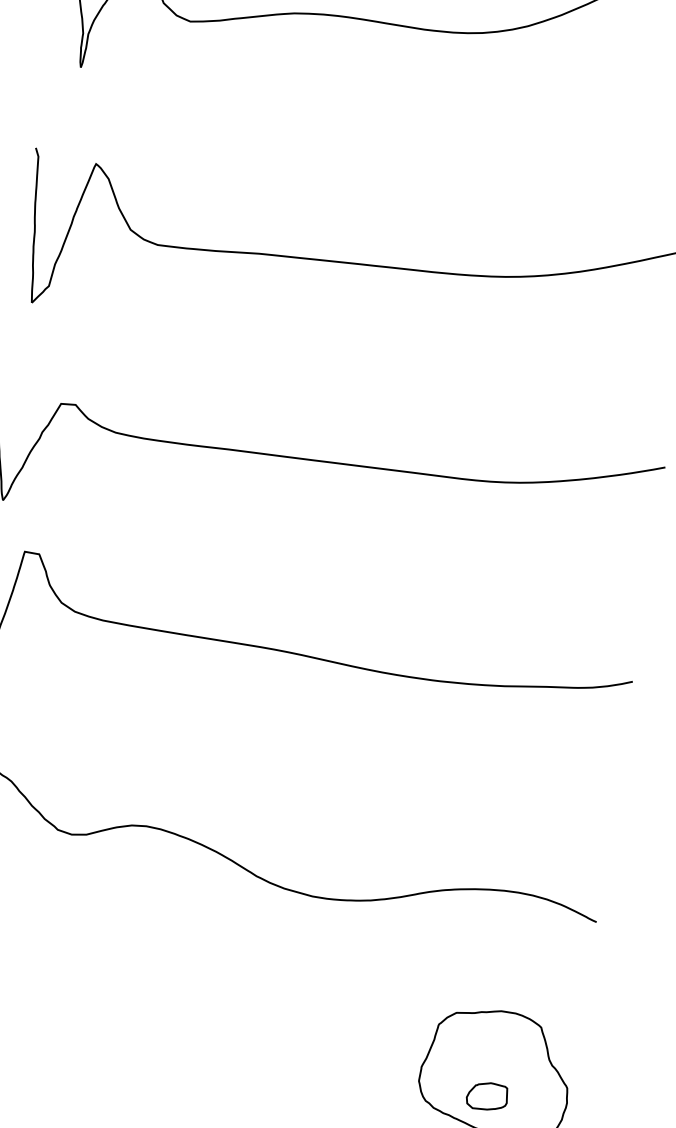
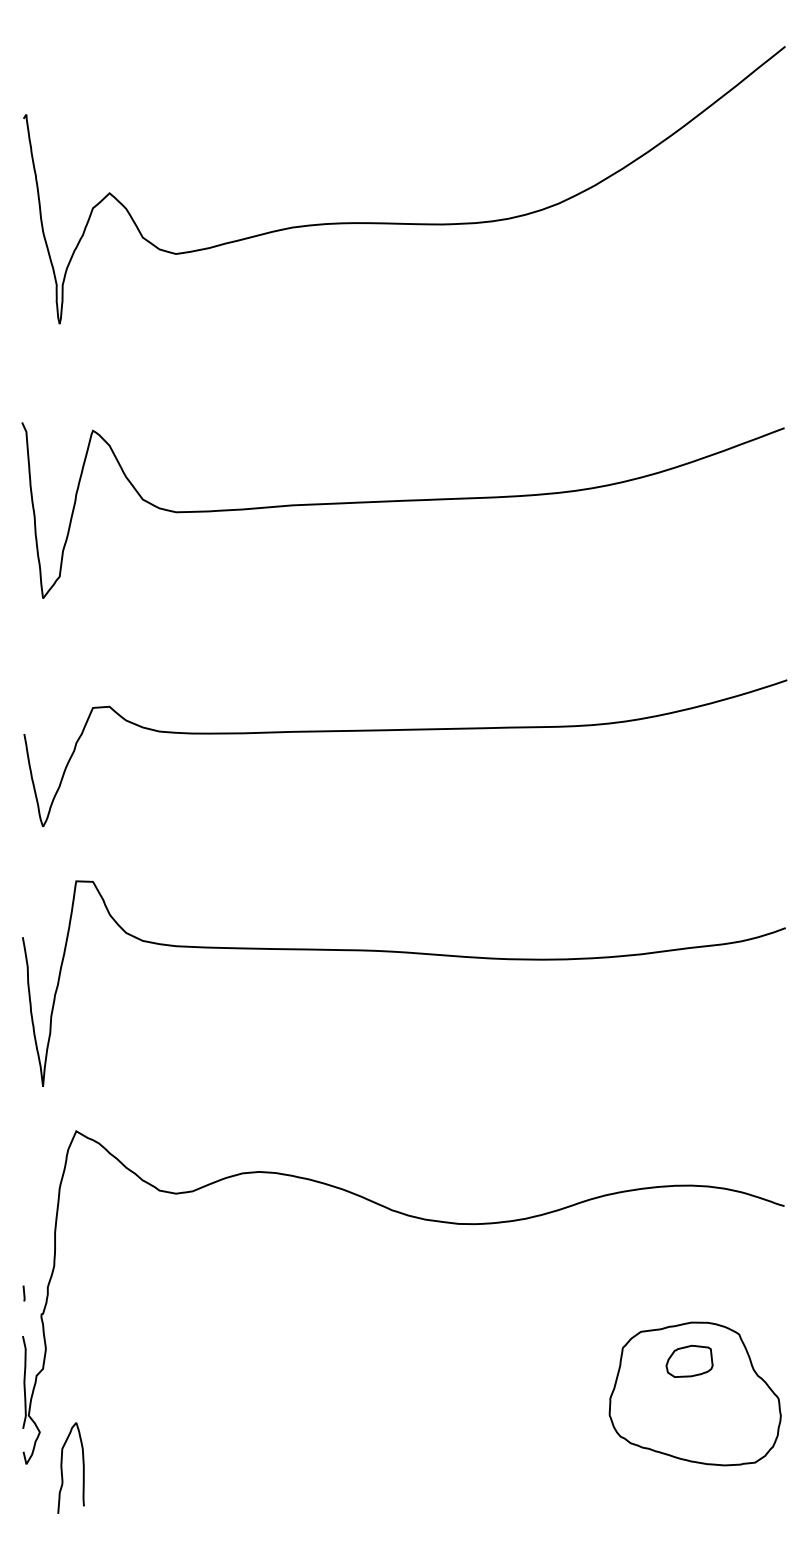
part: (487, 1095) -> (689, 1360), moved

